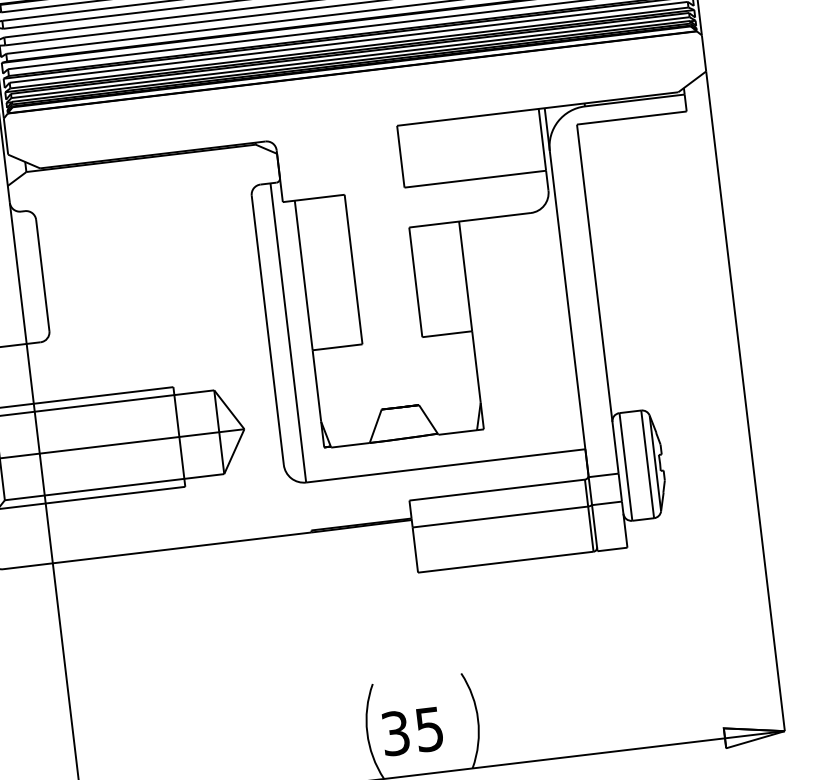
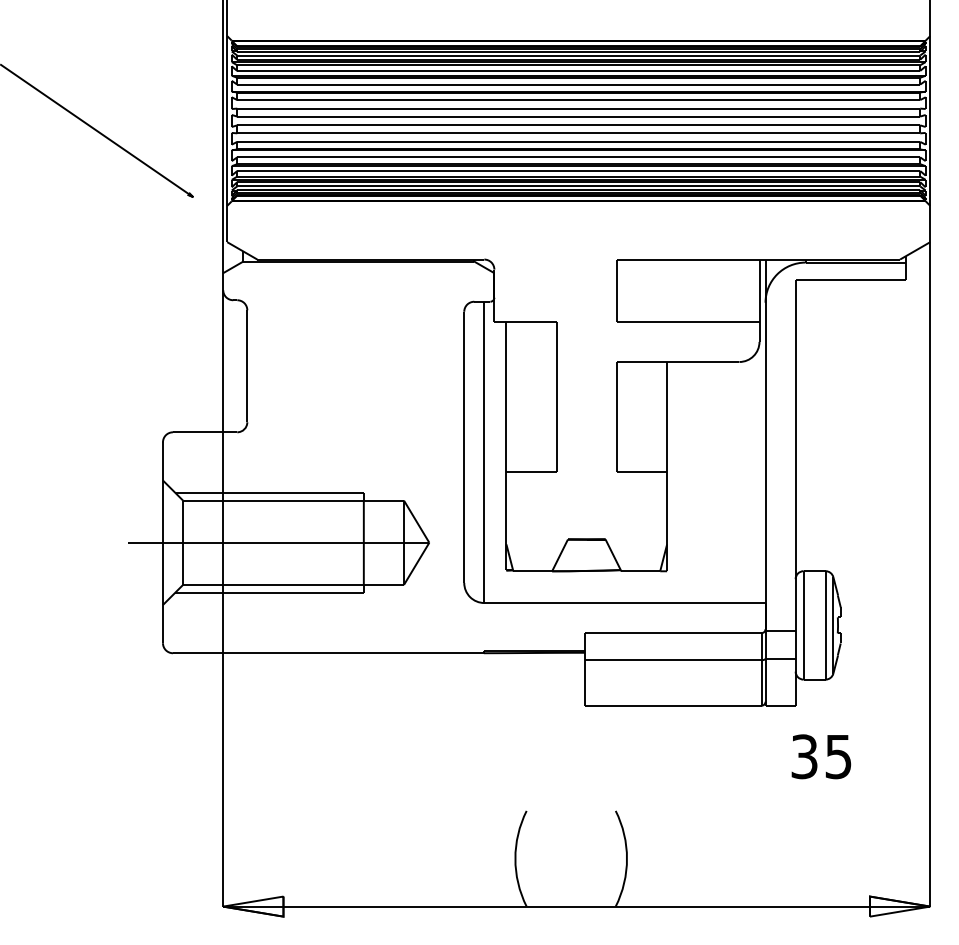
text: (412, 731) -> (821, 756), moved

